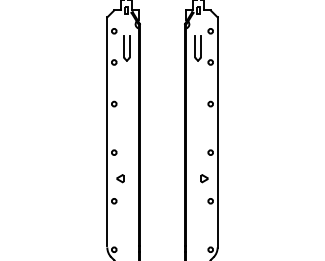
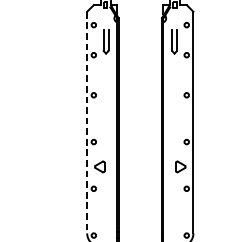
line: (107, 132) -> (87, 122), solid -> dashed
part: (120, 178) -> (99, 166), size x1.6
part: (204, 178) -> (180, 166), size x1.6

